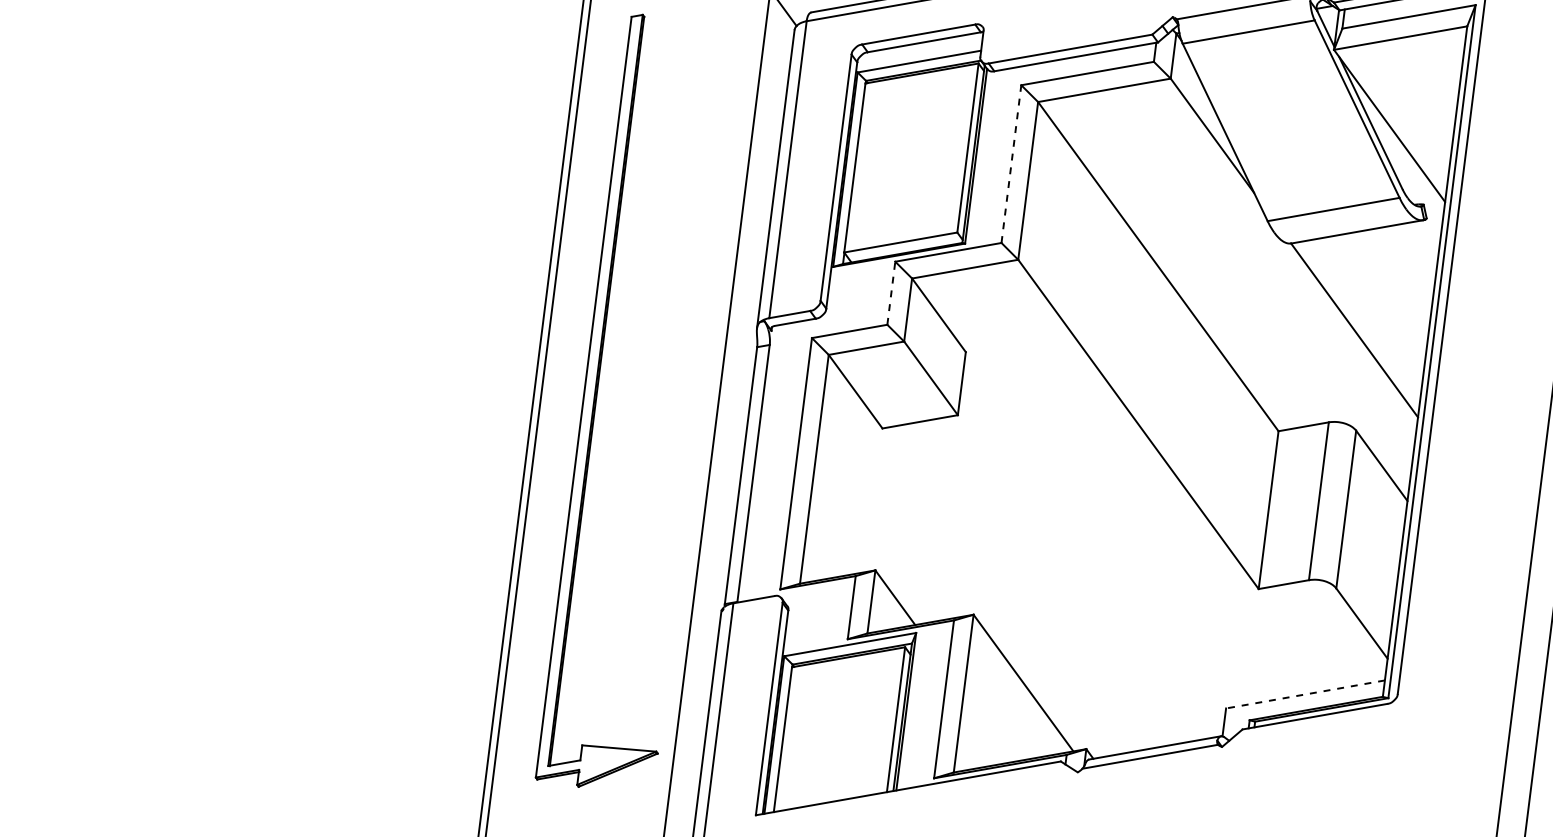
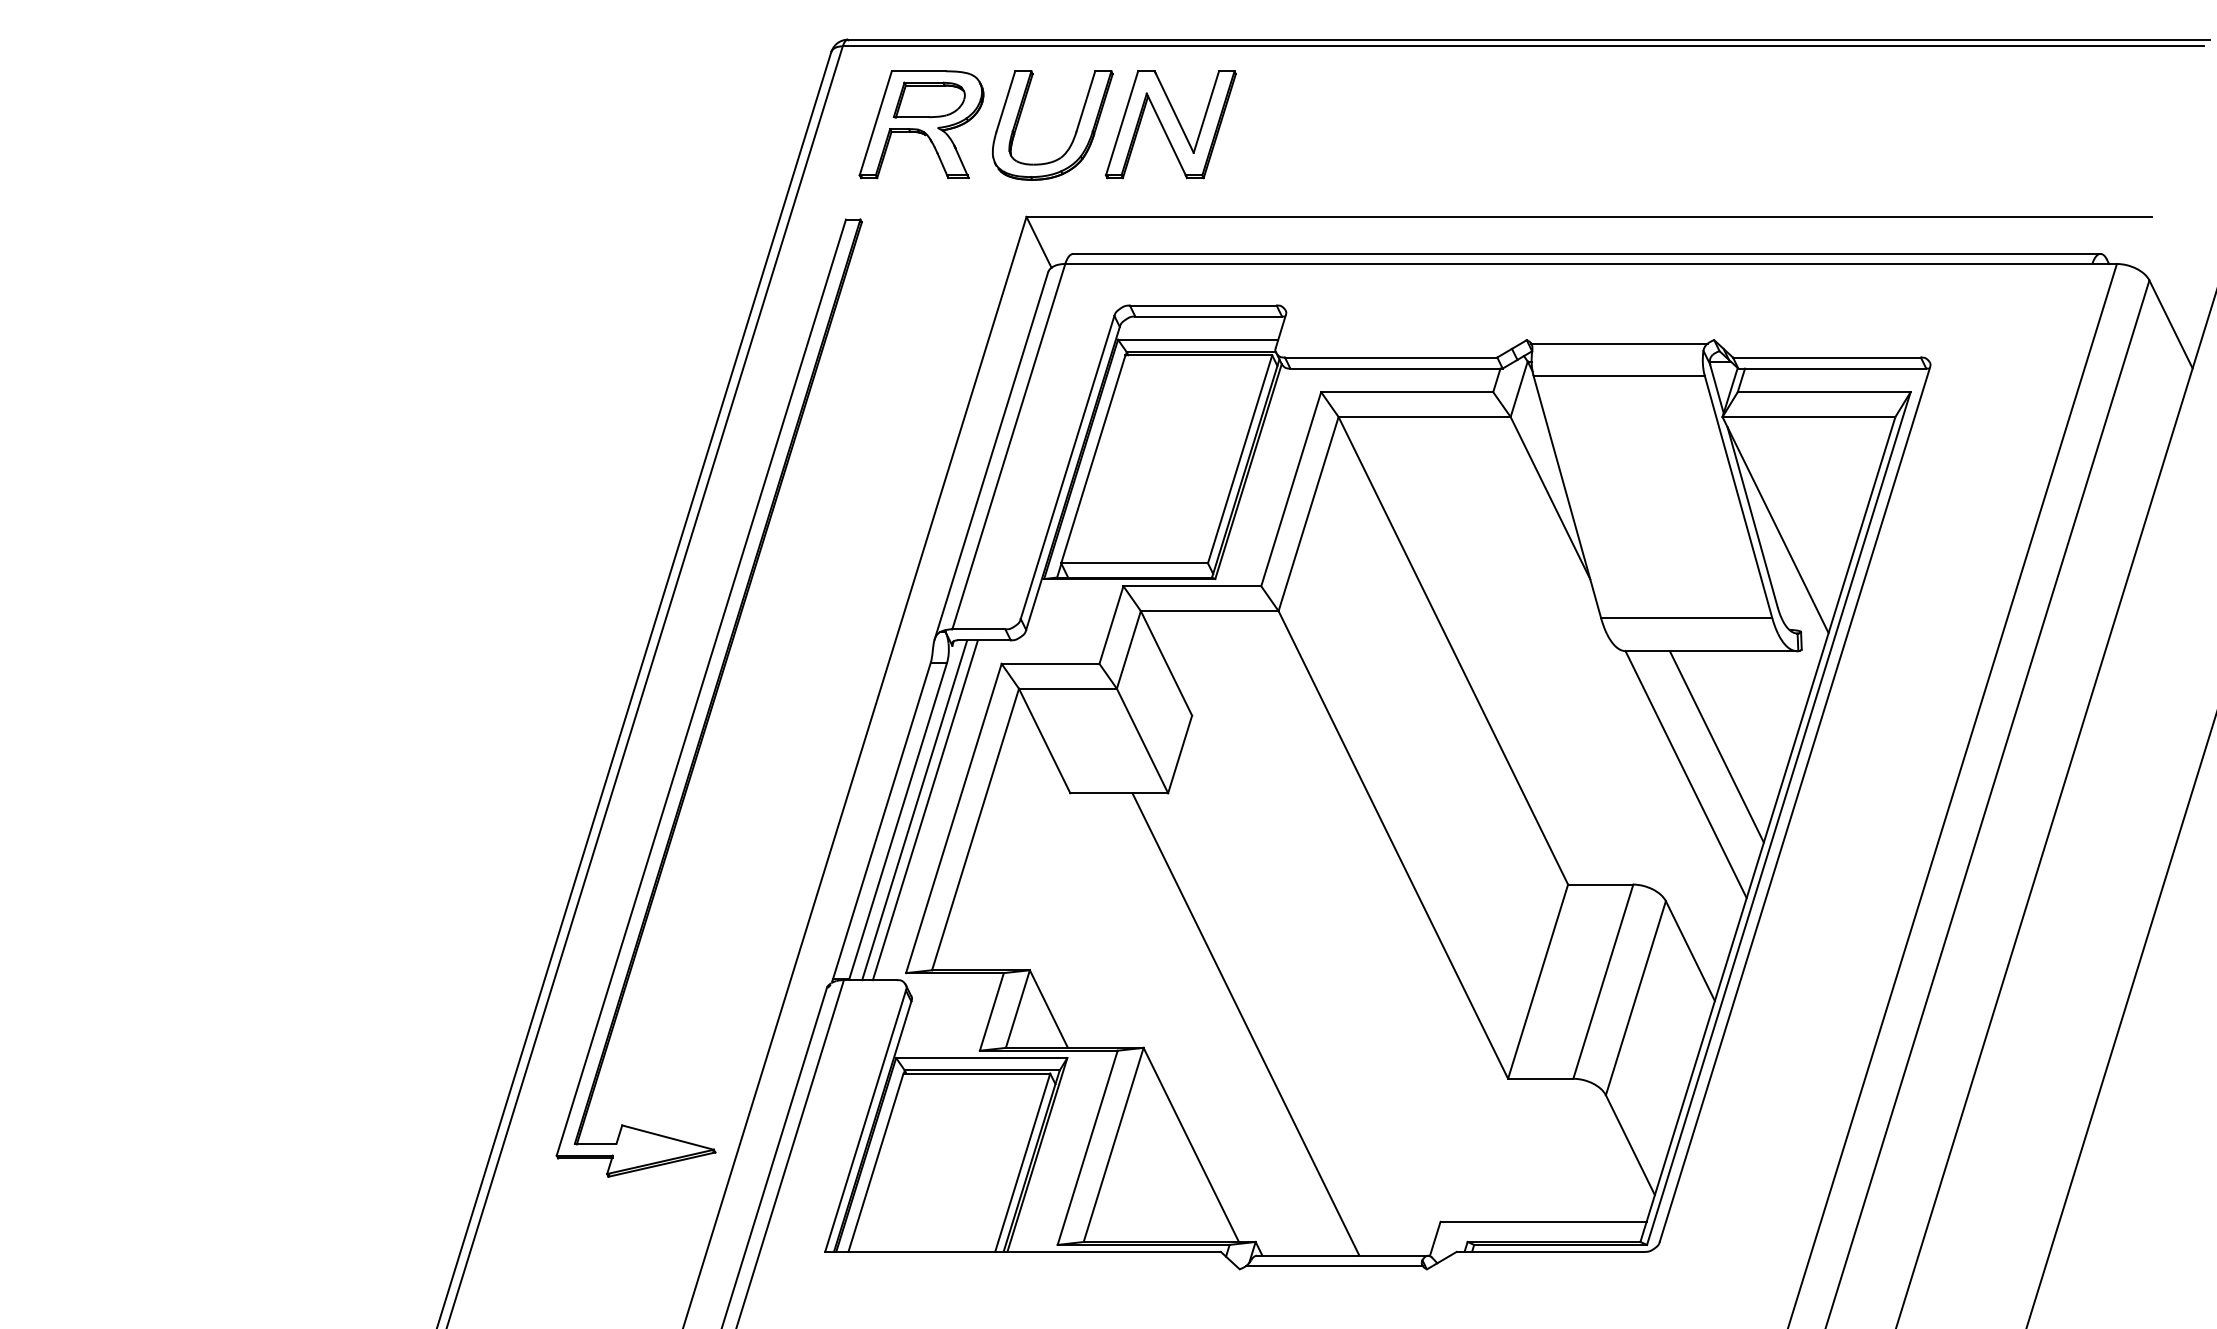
line: (1011, 164) -> (1291, 489), dashed -> solid
line: (891, 293) -> (1111, 625), dashed -> solid
line: (1374, 304) -> (1716, 746), added
line: (772, 461) -> (924, 810), added
line: (764, 462) -> (914, 810), added
line: (1048, 582) -> (1245, 1024), added
line: (1305, 694) -> (1543, 1221), dashed -> solid

